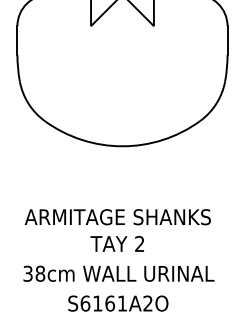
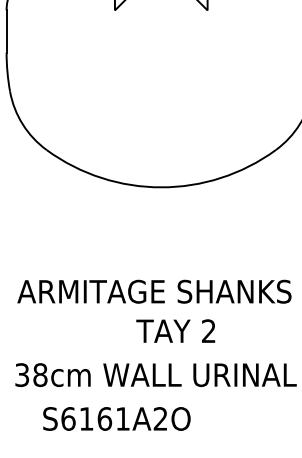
text: (116, 243) -> (174, 330), moved
text: (118, 303) -> (117, 418), moved

